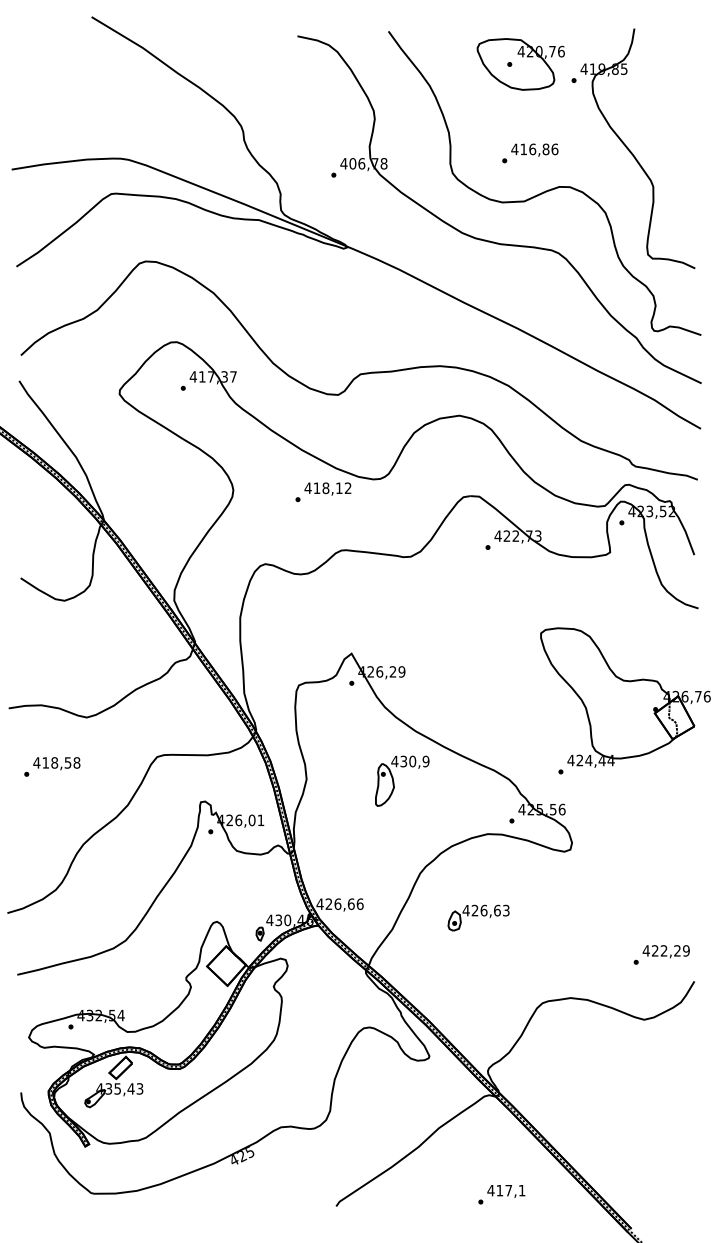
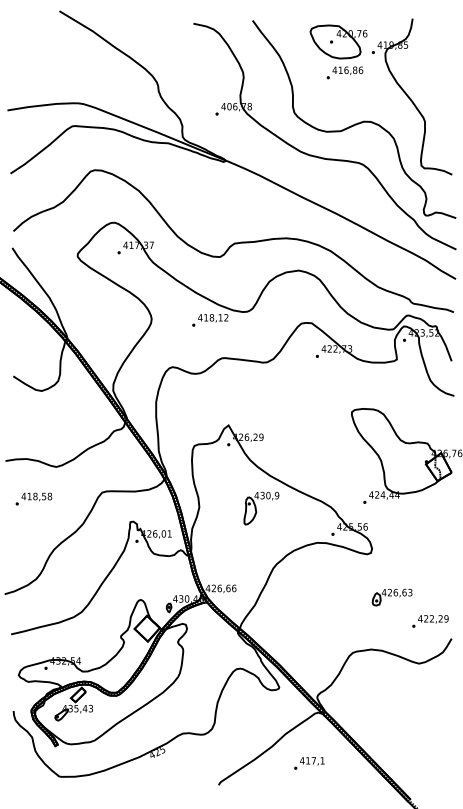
text: (529, 152) -> (344, 72), moved
part: (477, 918) -> (391, 597), moved
text: (501, 1194) -> (309, 763), moved

